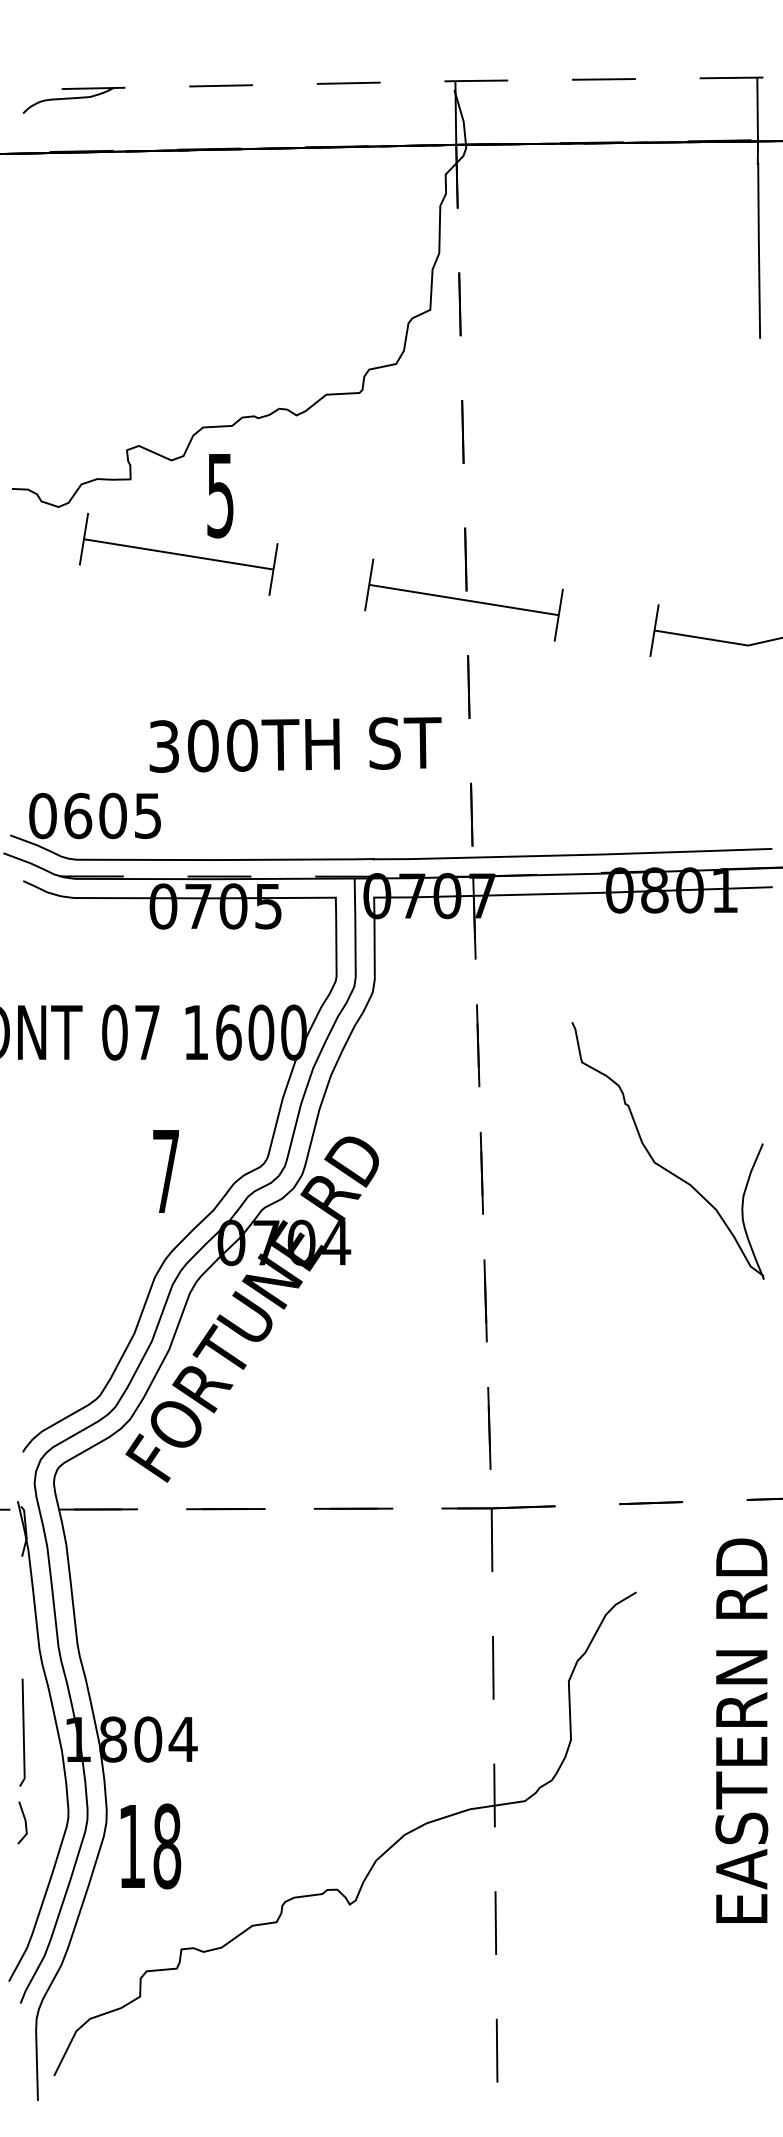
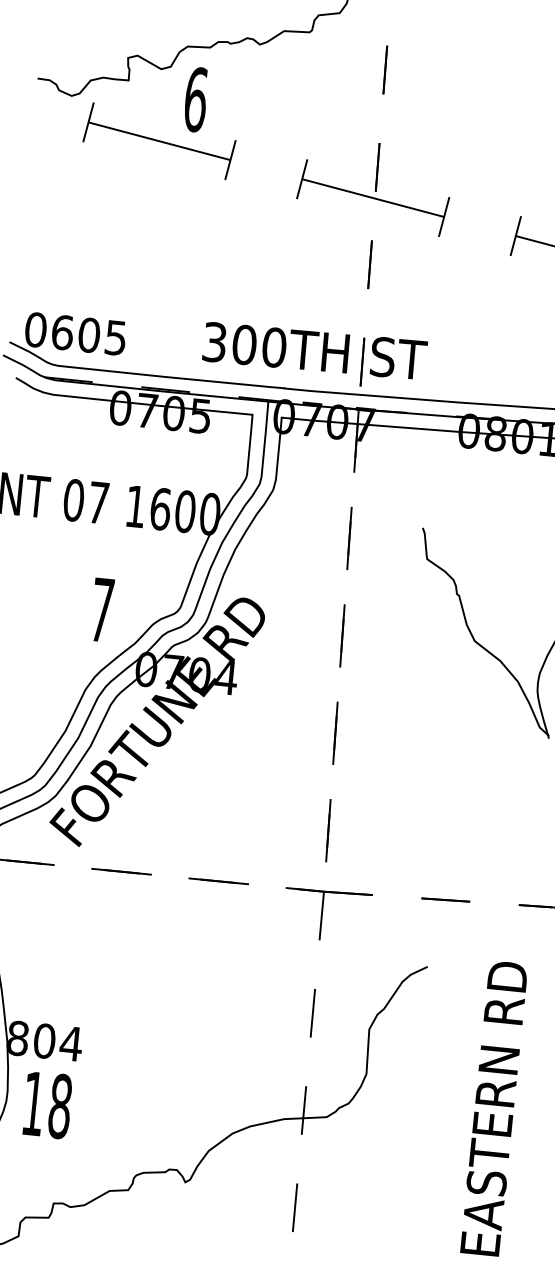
text: (220, 495) -> (195, 99), 5 -> 6
text: (295, 744) -> (314, 350), moved
text: (741, 1730) -> (494, 1108), moved
text: (150, 1846) -> (47, 1105), moved

